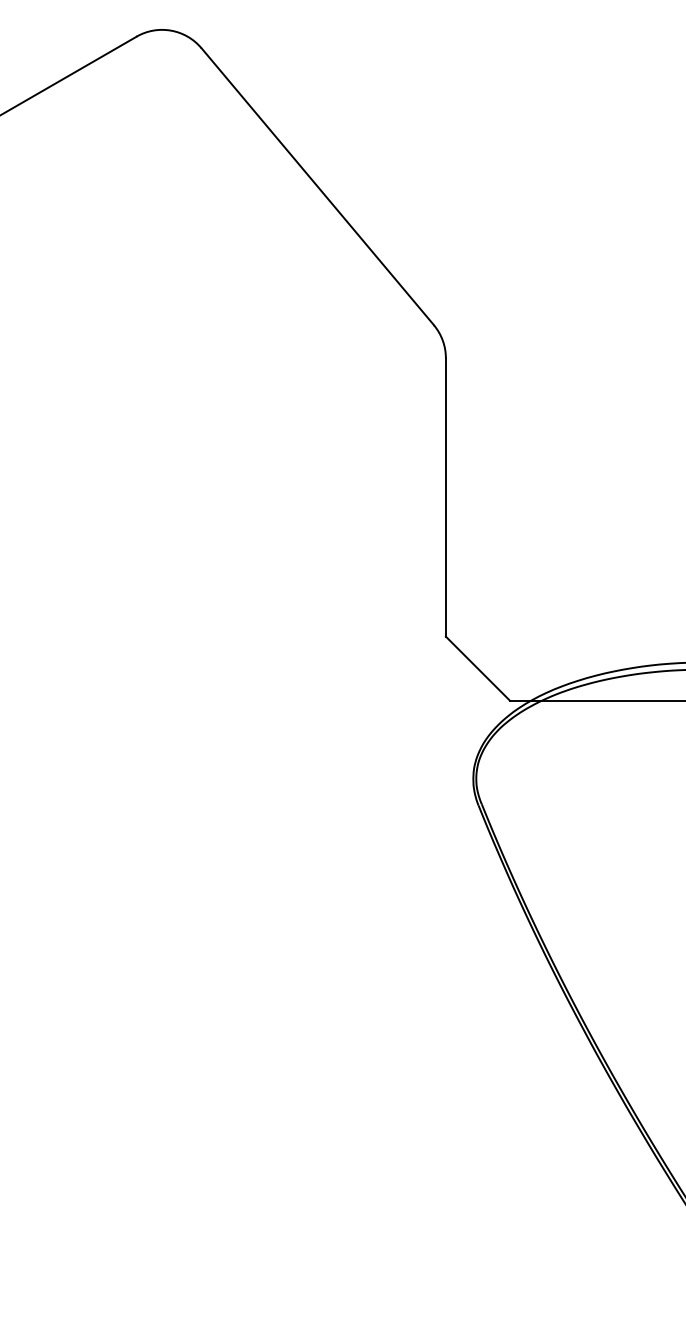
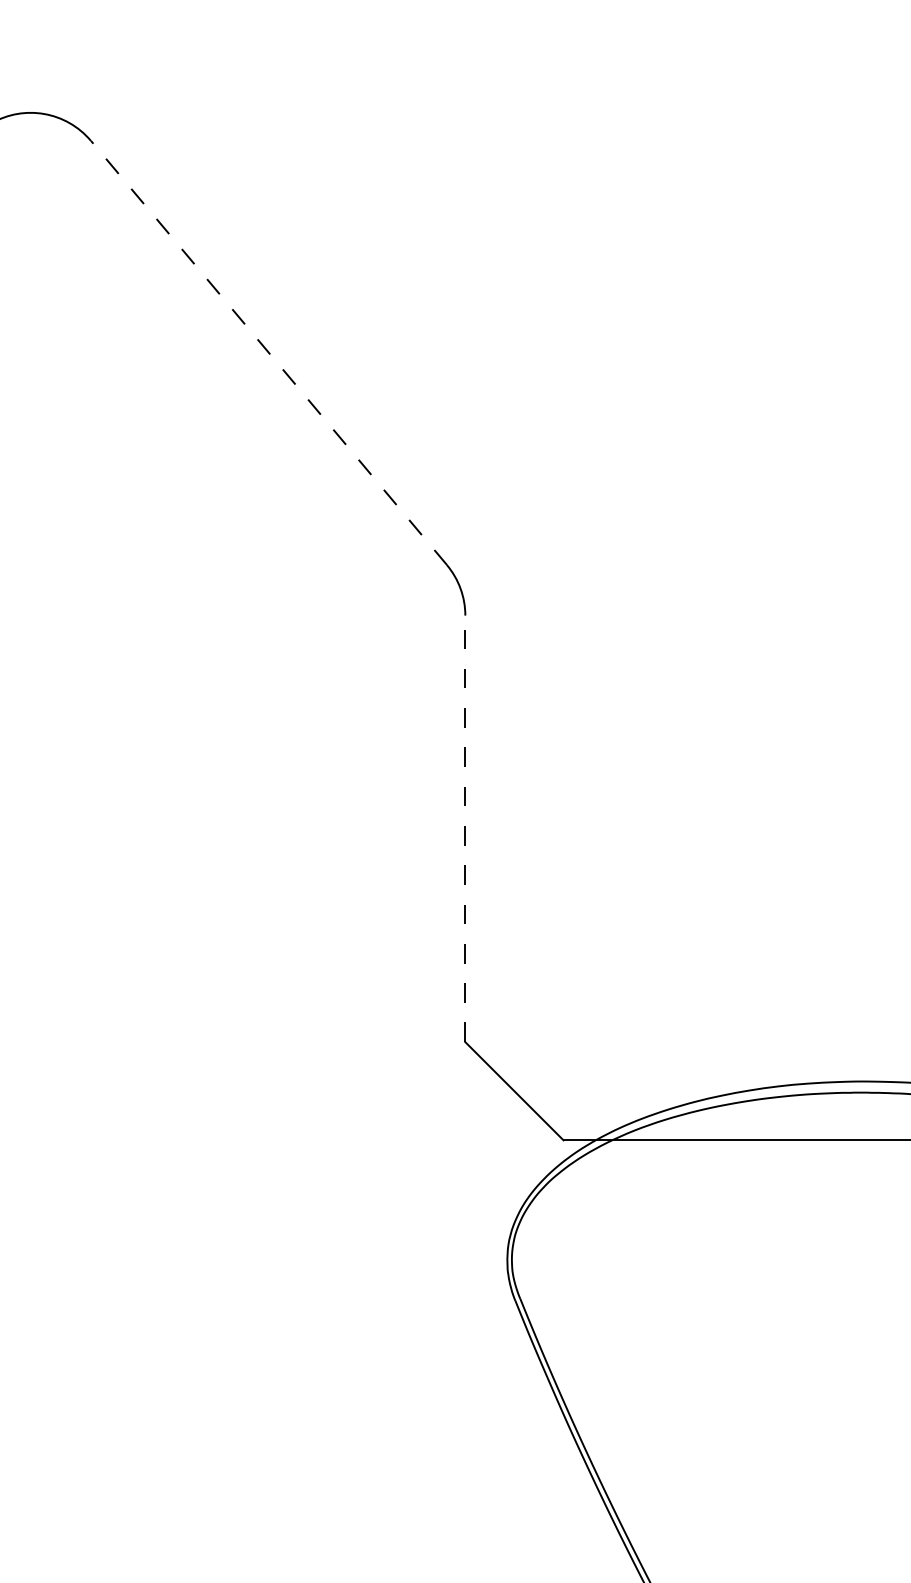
line: (317, 186) -> (268, 352), solid -> dashed
line: (445, 496) -> (464, 827), solid -> dashed

